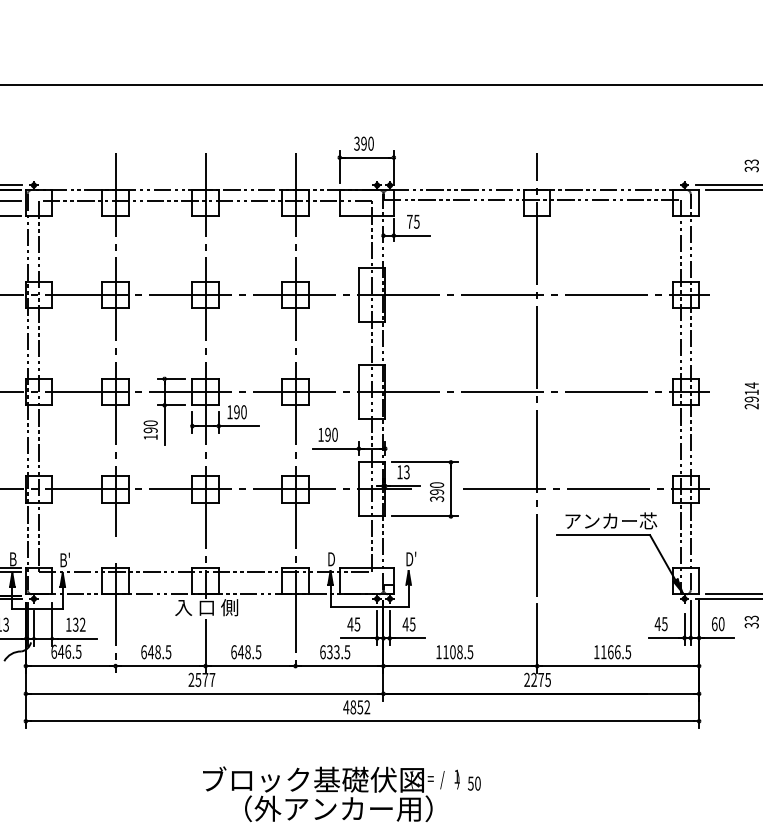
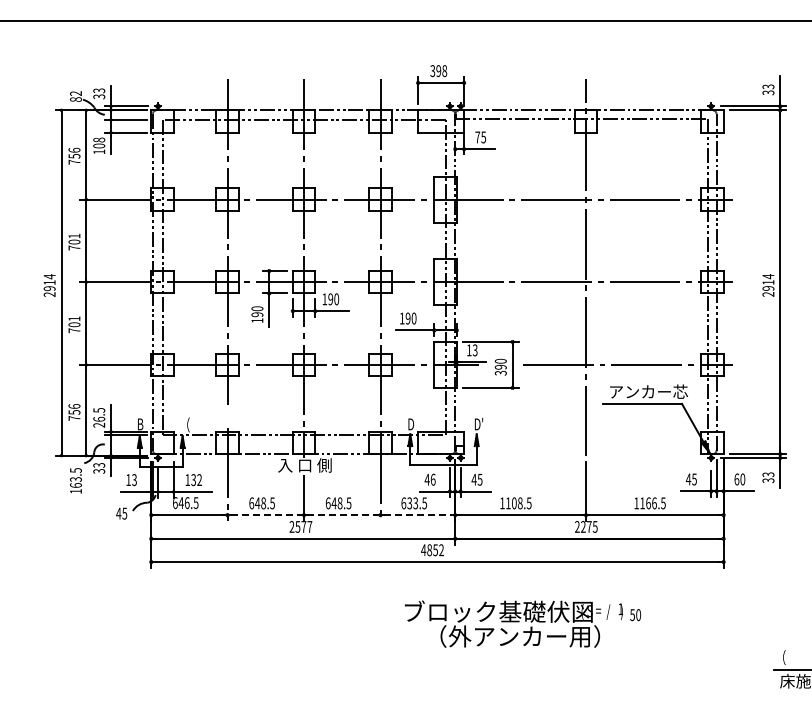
text: (370, 144) -> (444, 71), 390 -> 398
text: (64, 559) -> (184, 424), B' -> （
text: (356, 624) -> (432, 479), 45 -> 46
line: (161, 666) -> (266, 515), solid -> dashed
line: (250, 666) -> (342, 515), solid -> dashed
line: (340, 666) -> (418, 515), solid -> dashed
text: (341, 793) -> (522, 623), moved

